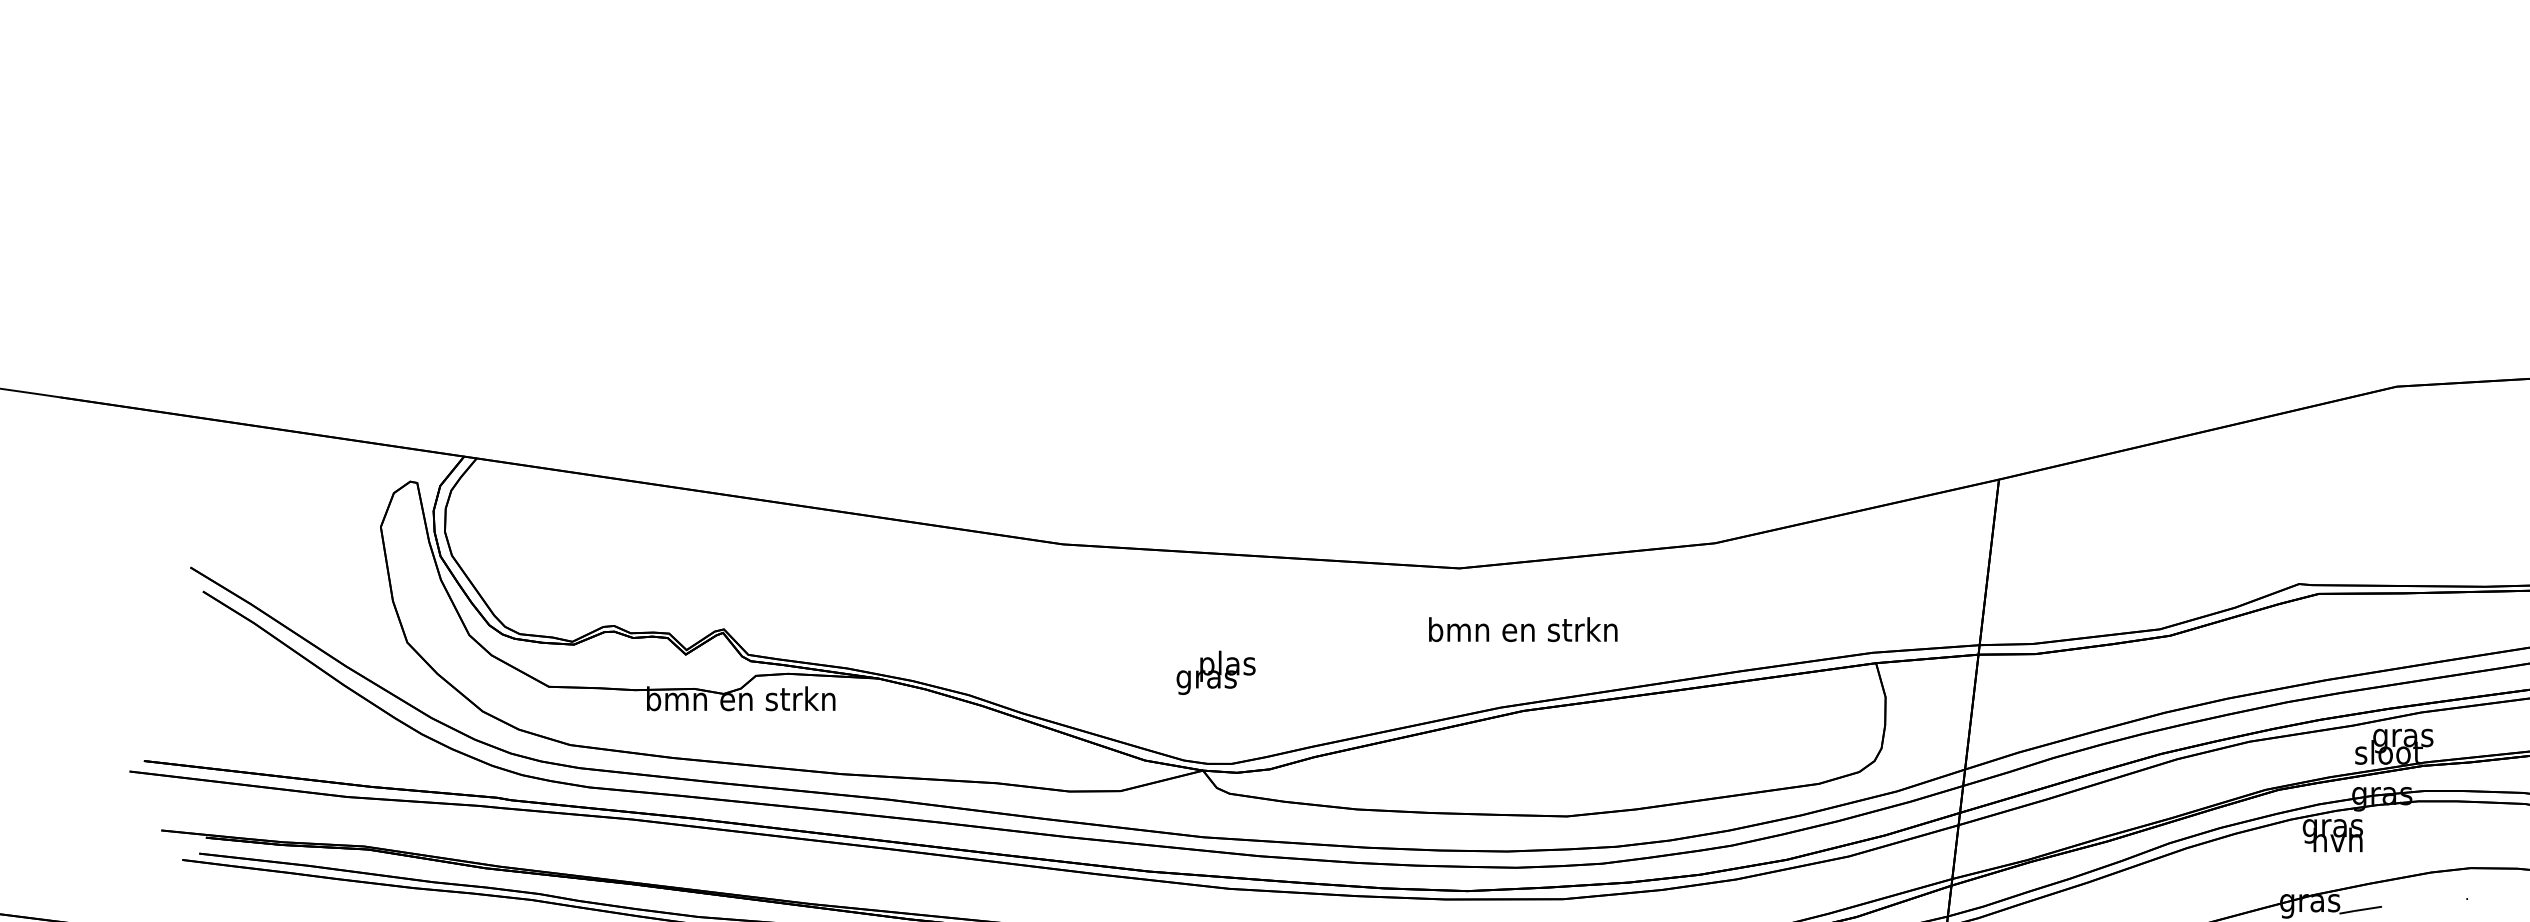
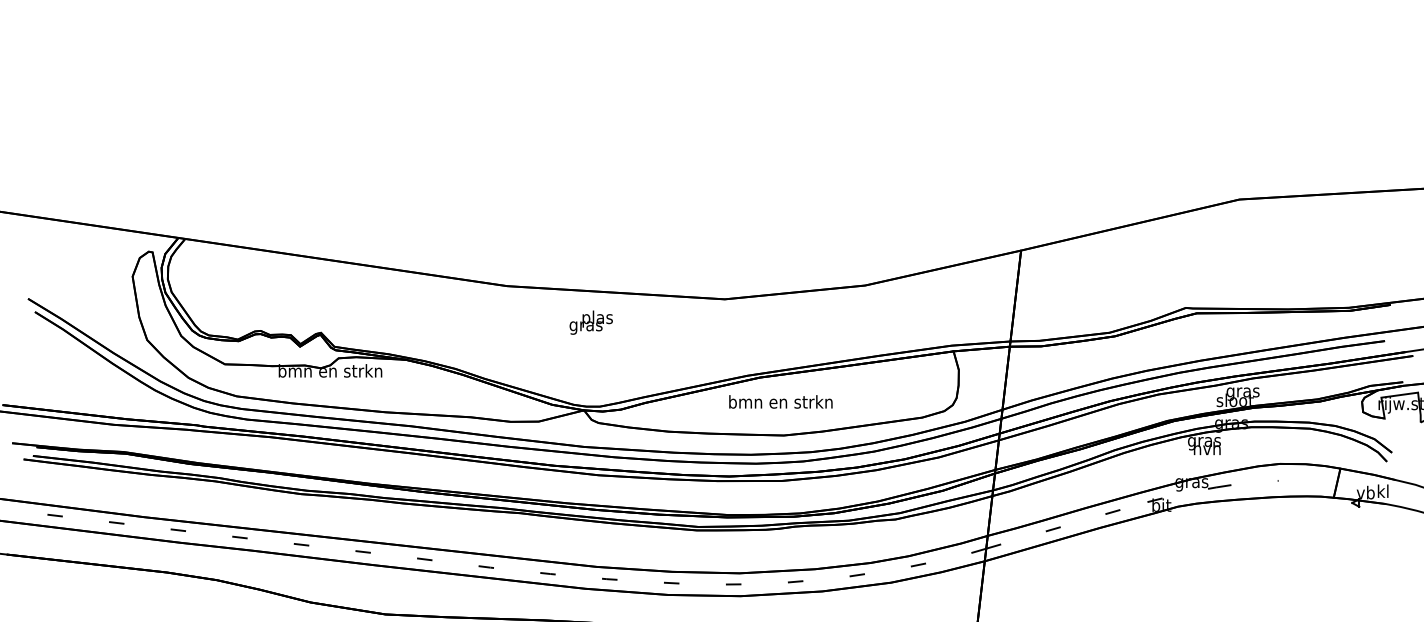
text: (1522, 628) -> (780, 401), moved
text: (1214, 672) -> (590, 322), moved

